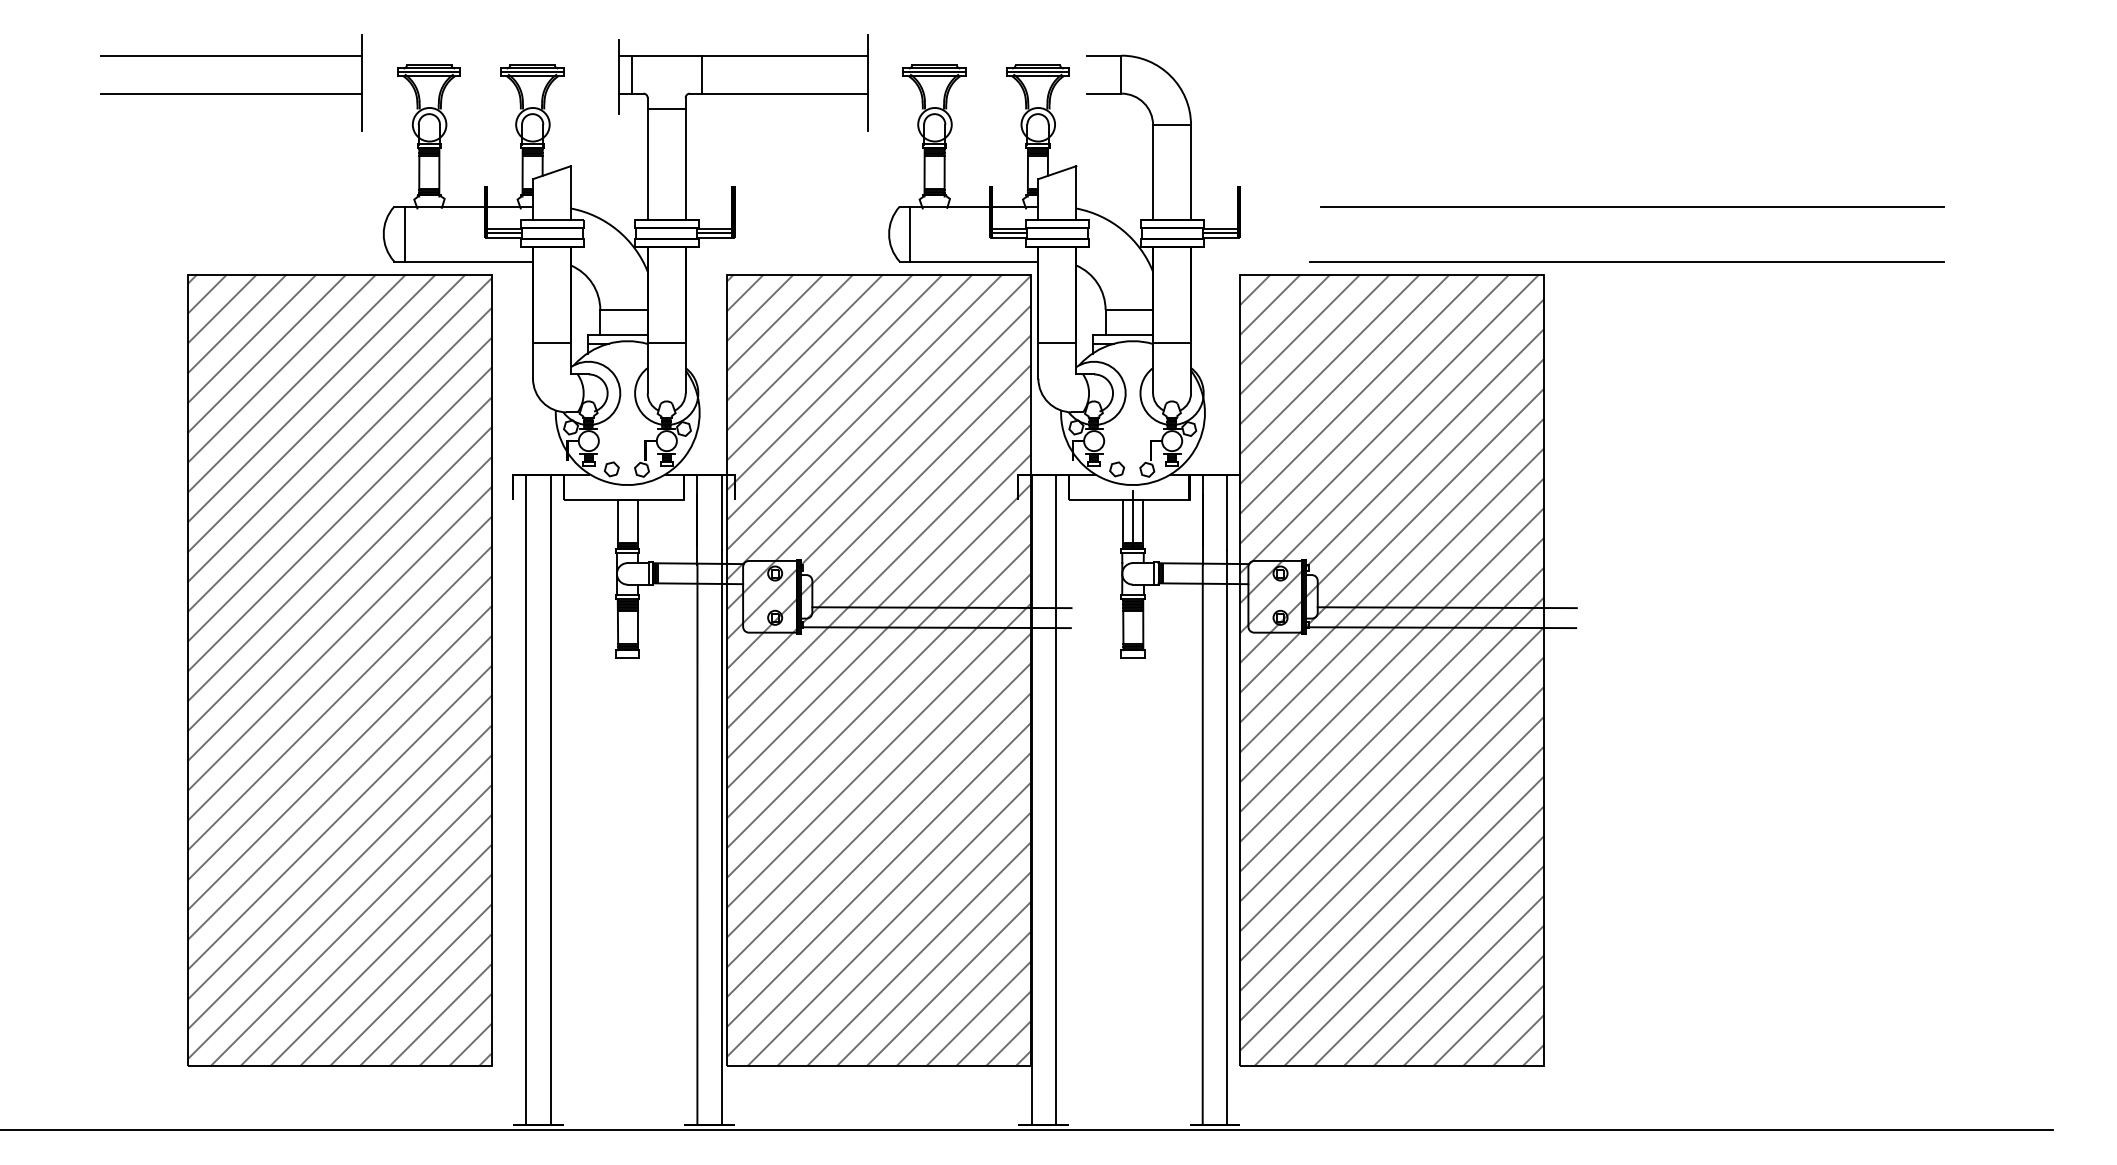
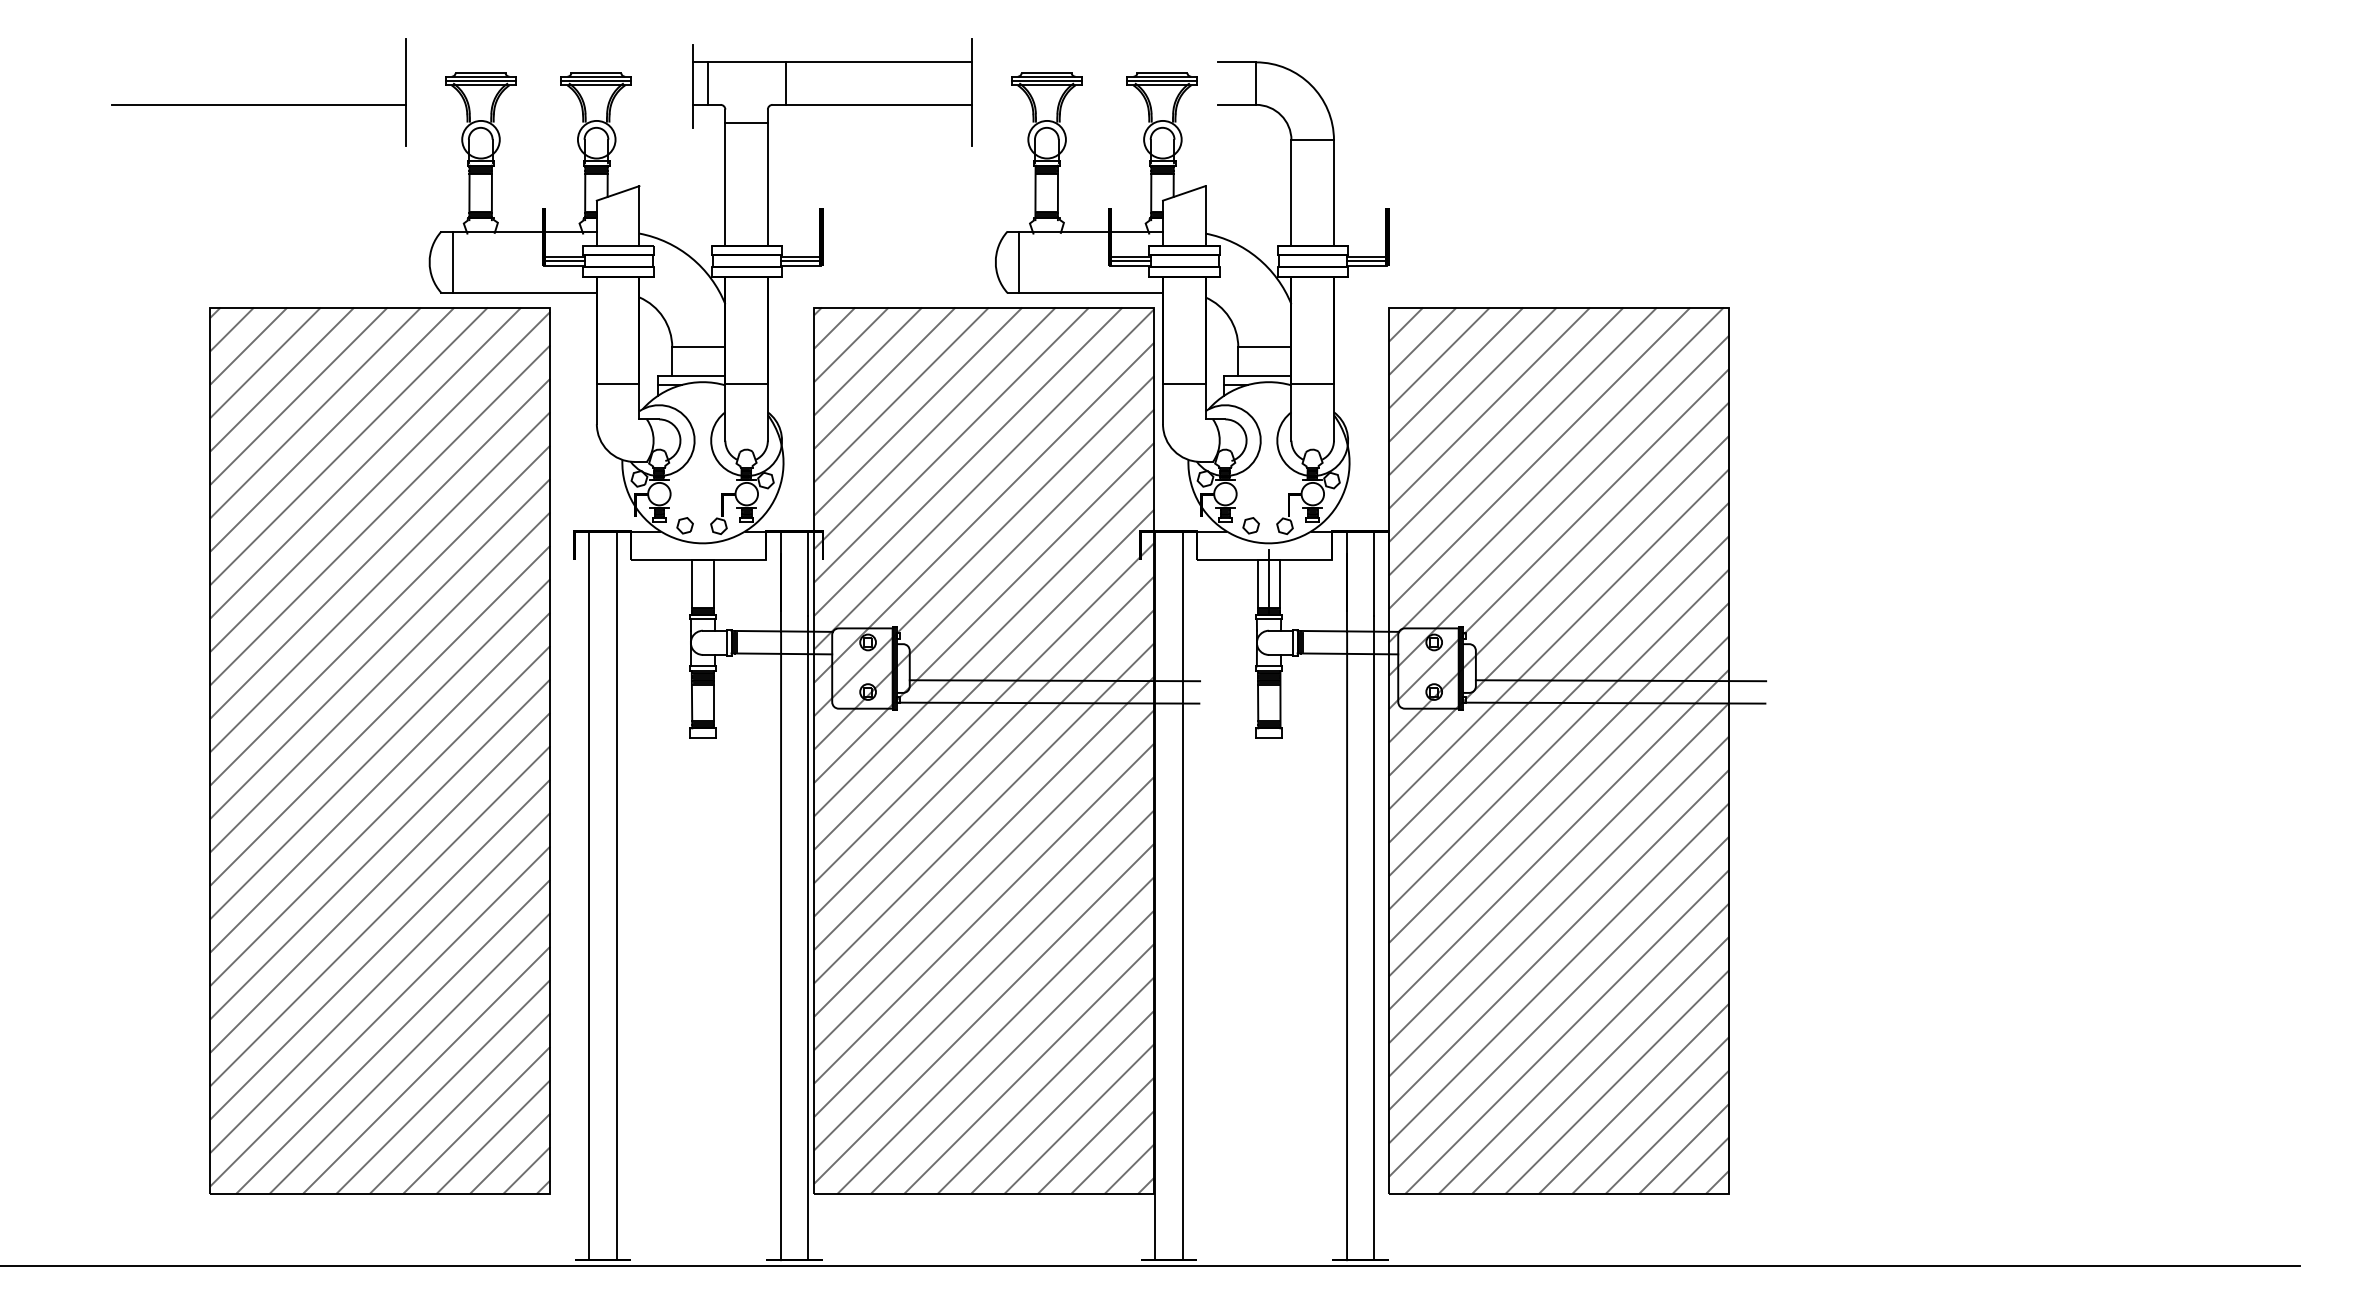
line: (230, 55) -> (258, 62), removed
line: (1632, 206) -> (1828, 231), removed
line: (1626, 261) -> (1821, 292), removed

